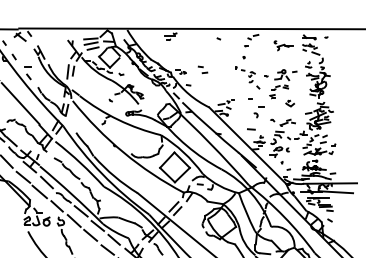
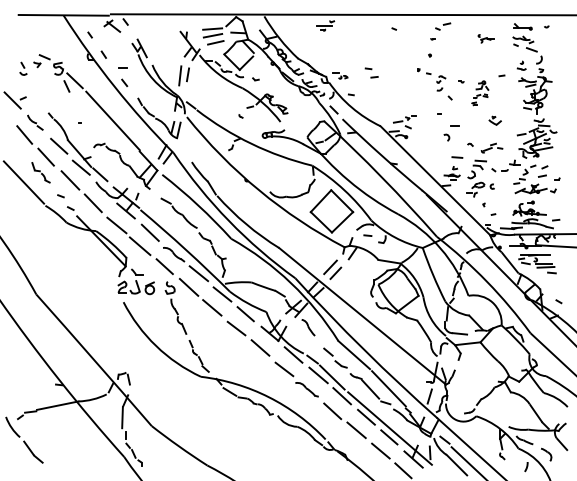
part: (283, 45) -> (486, 38), size x0.6
part: (278, 84) -> (479, 93), size x0.6
line: (251, 129) -> (457, 157), moved
line: (329, 220) -> (558, 301), moved

